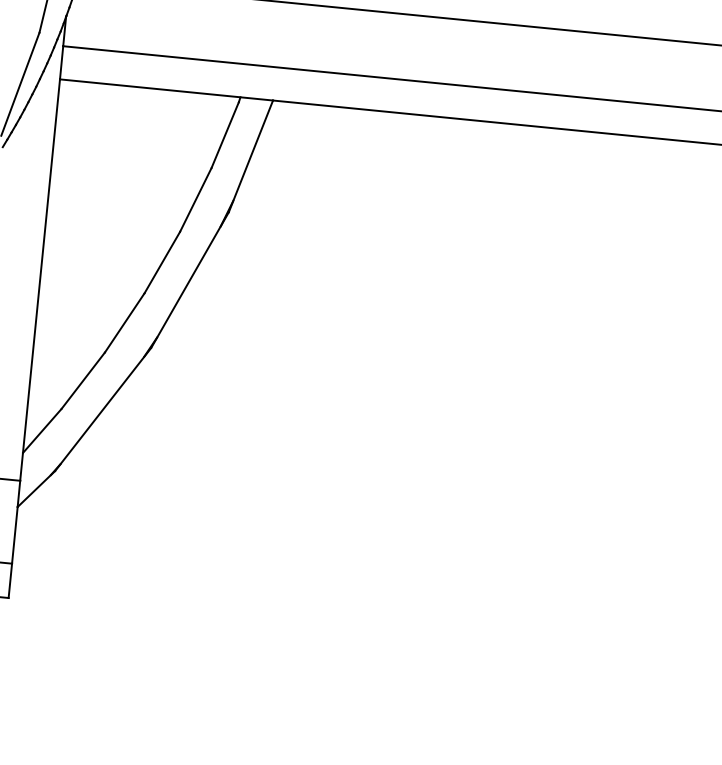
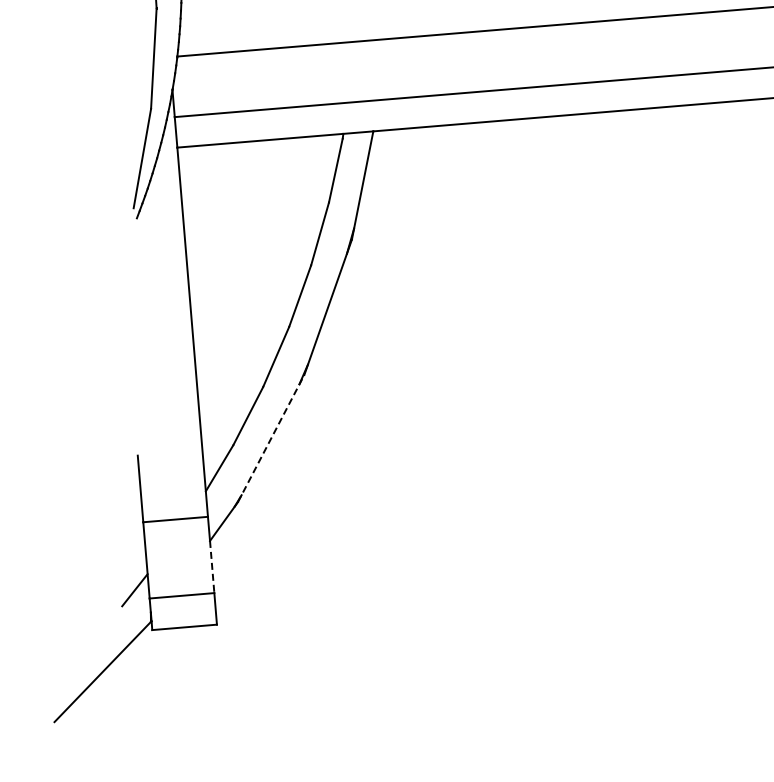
line: (103, 409) -> (271, 438), solid -> dashed
line: (15, 535) -> (212, 567), solid -> dashed

